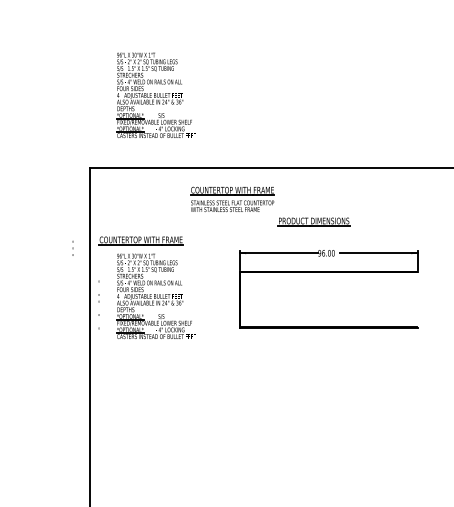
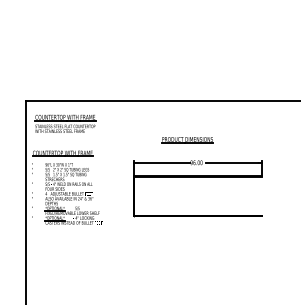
part: (155, 94) -> (73, 48), removed
part: (232, 198) -> (65, 123), moved
text: (72, 247) -> (32, 167), moved

